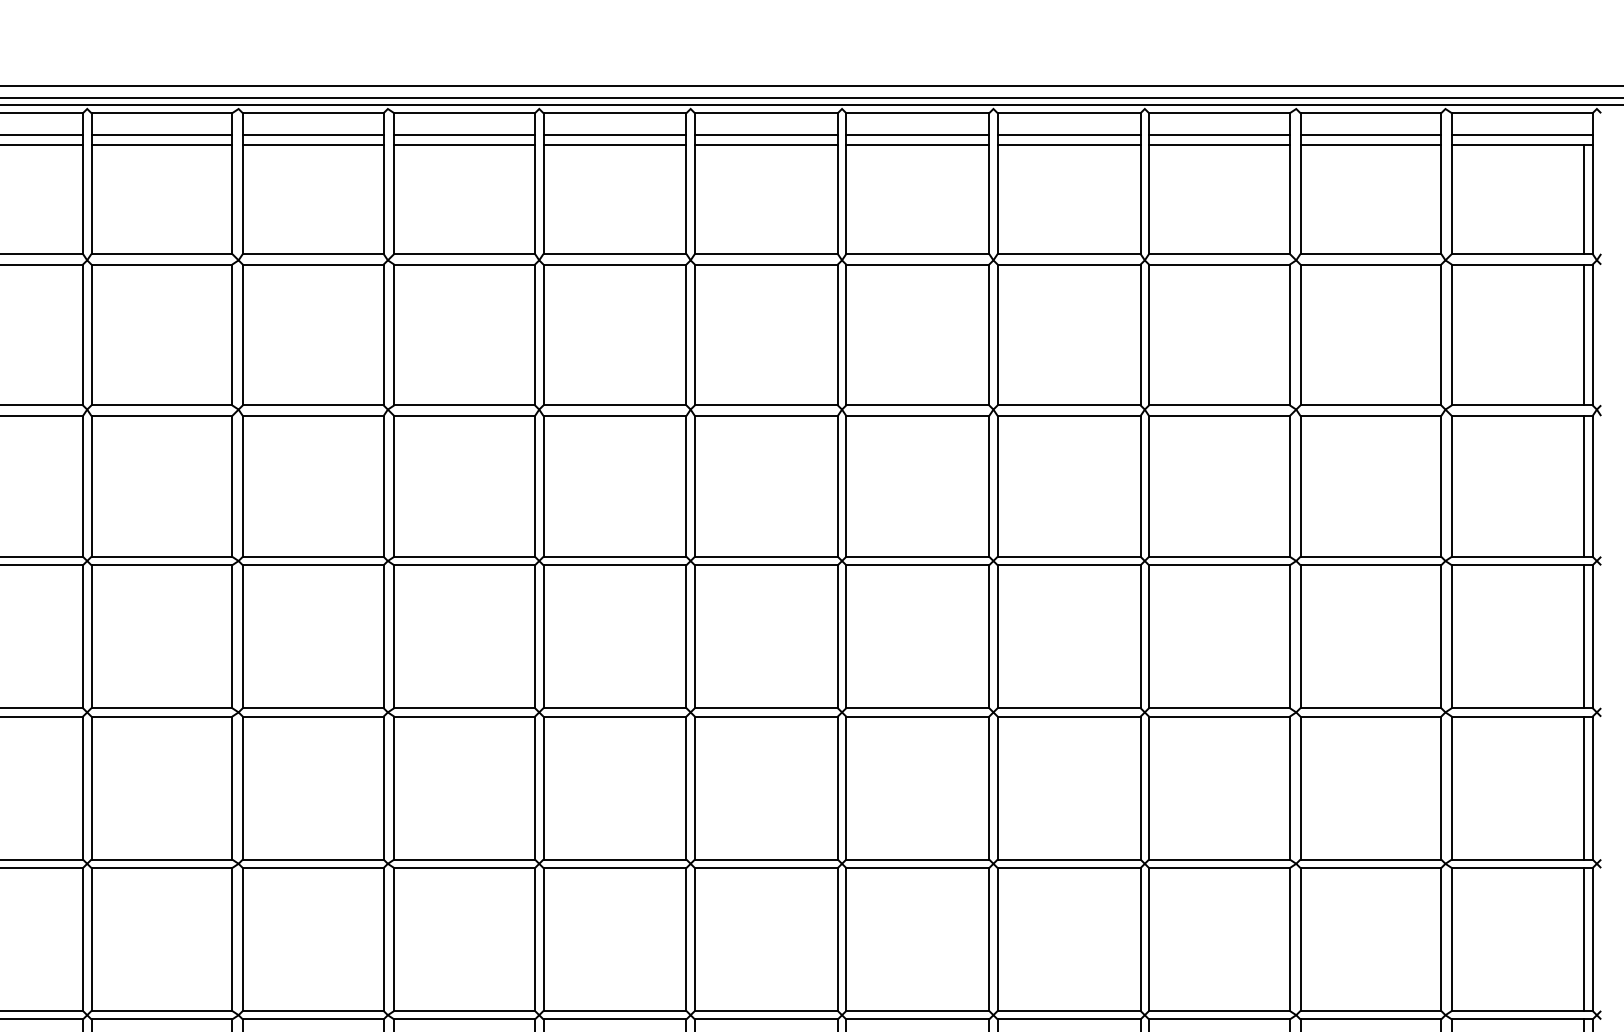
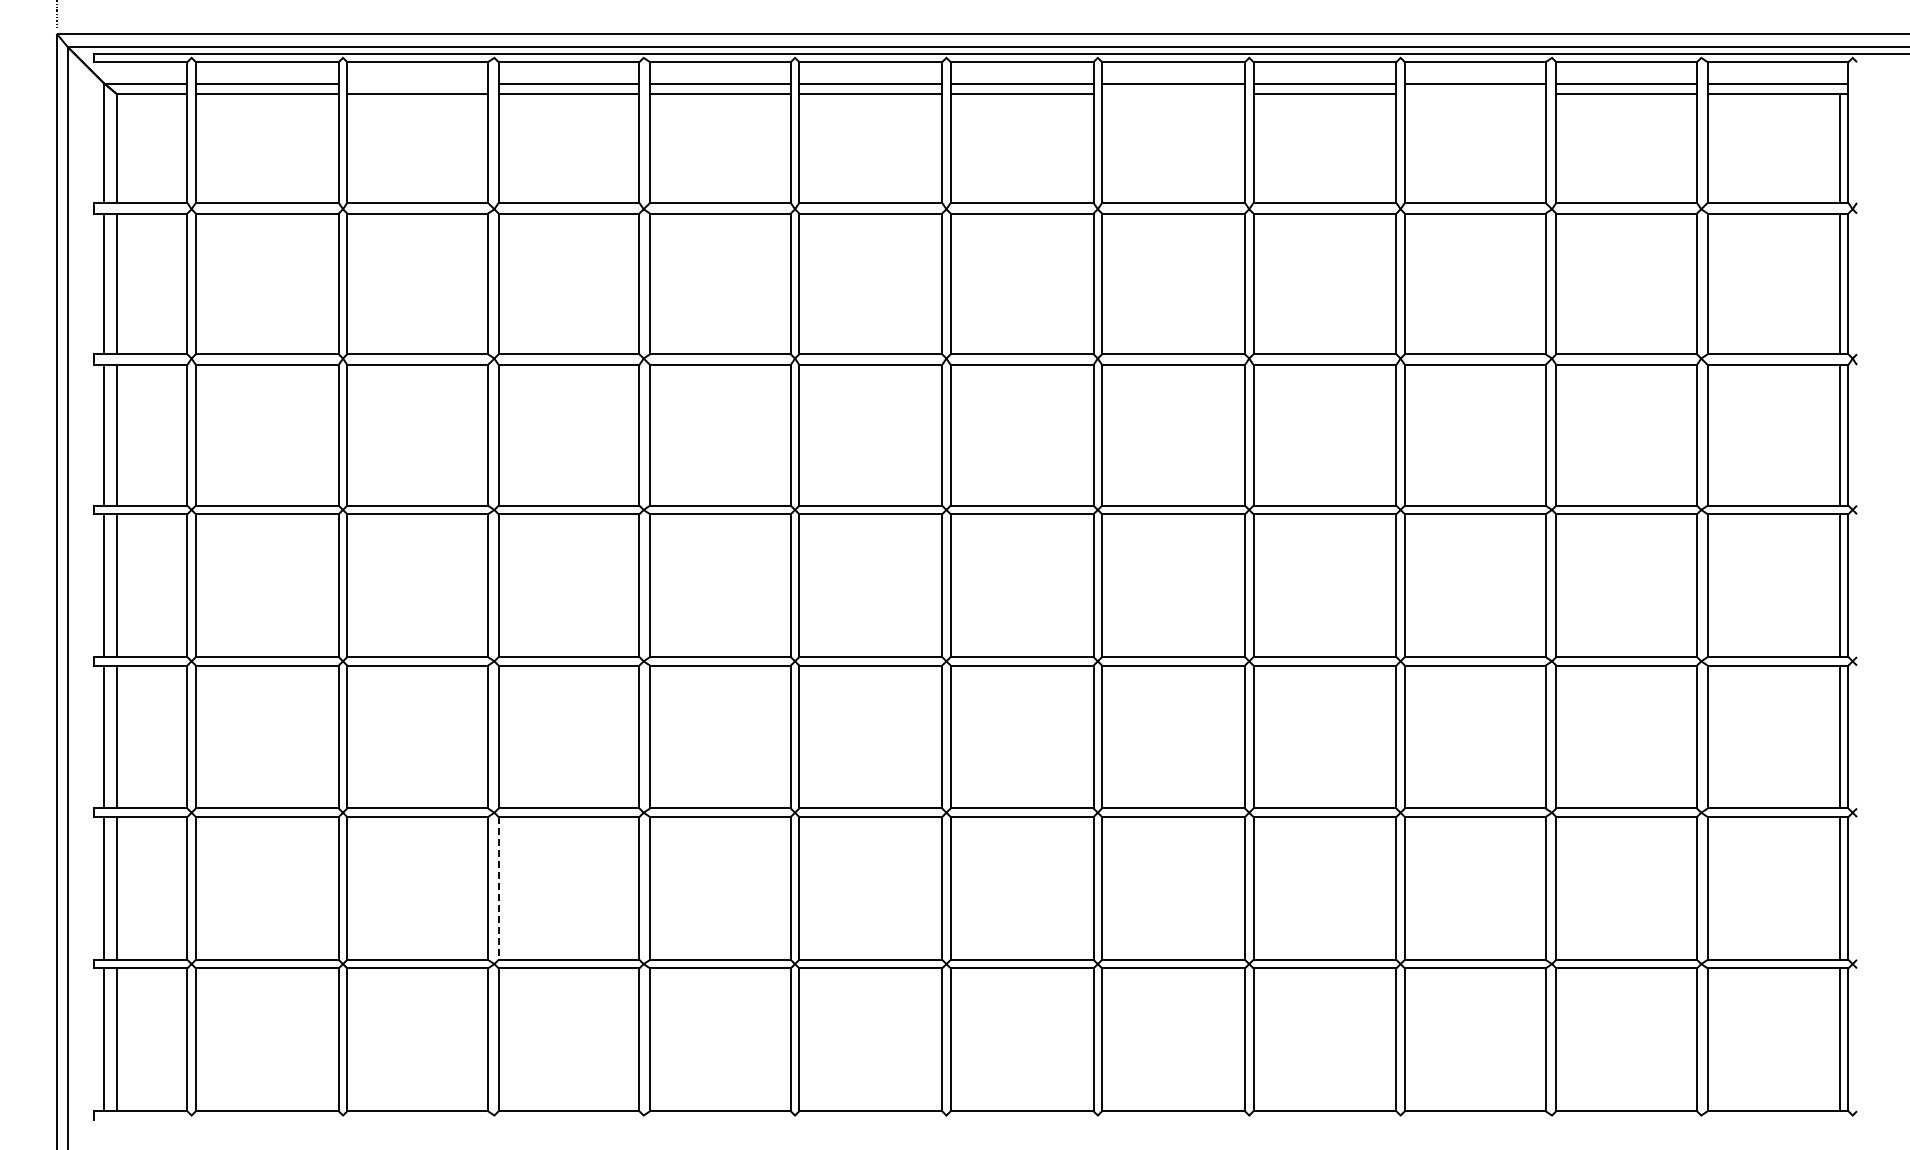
line: (161, 134) -> (417, 83), removed
line: (917, 145) -> (1173, 94), removed
line: (1218, 145) -> (1474, 94), removed
line: (242, 939) -> (498, 888), solid -> dashed

